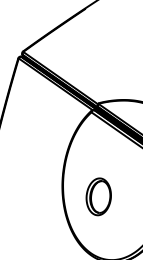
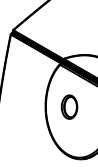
part: (98, 195) -> (69, 106), moved

